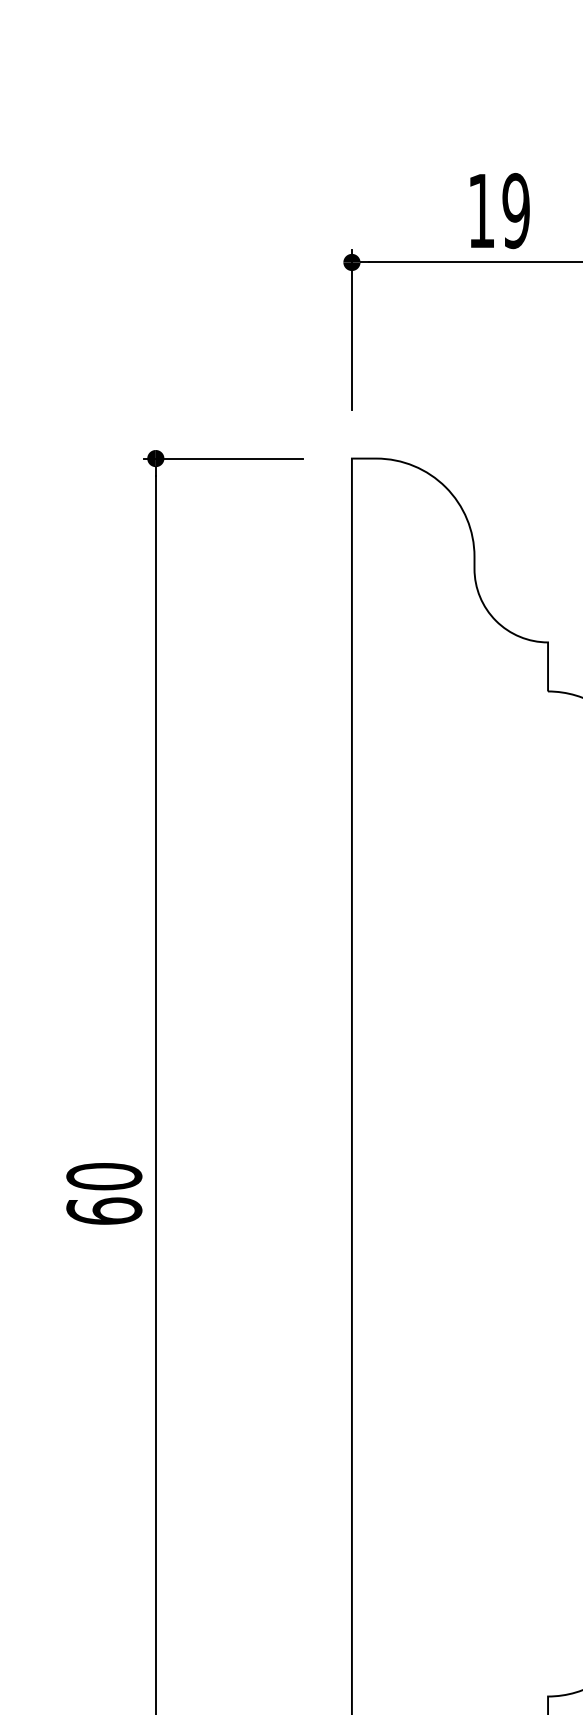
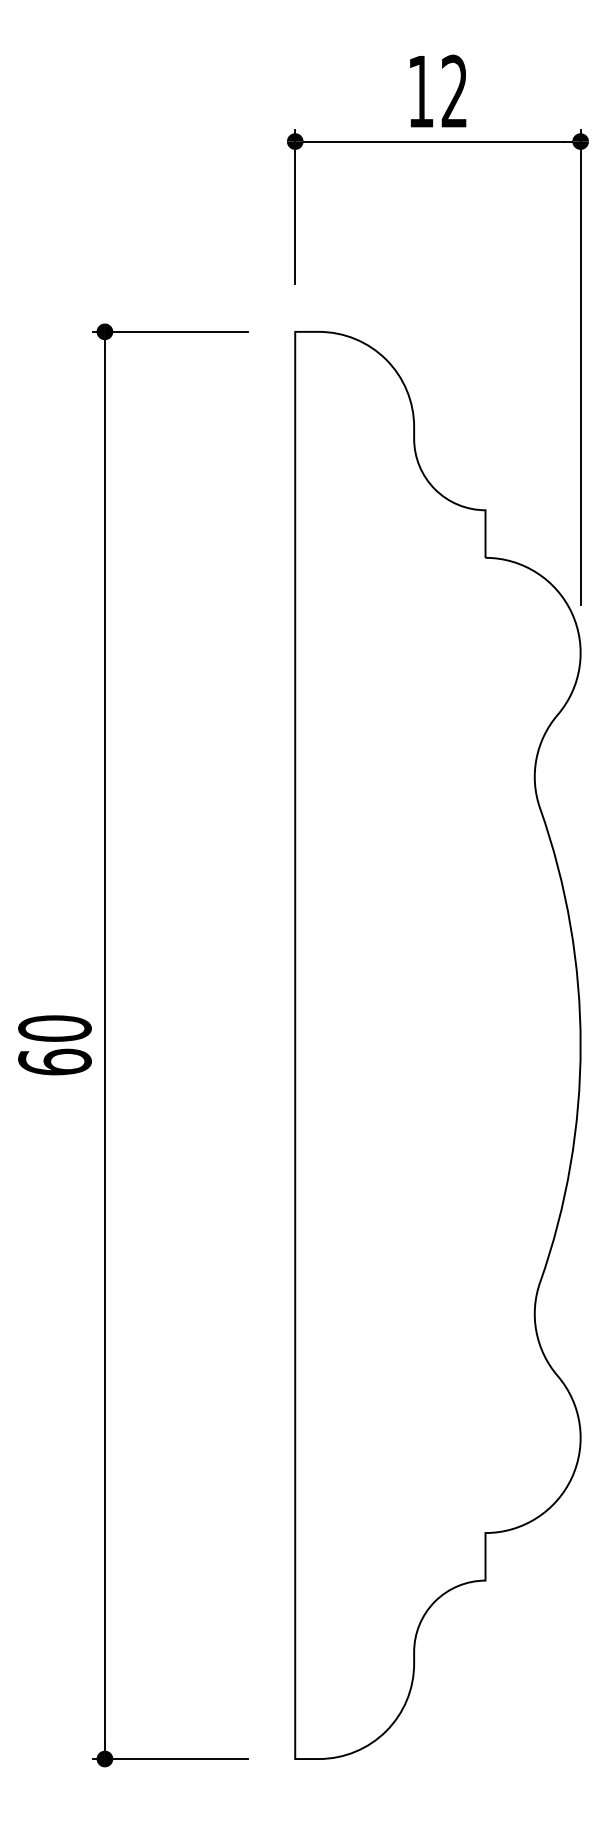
text: (516, 210) -> (454, 91), 19 -> 12

